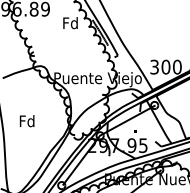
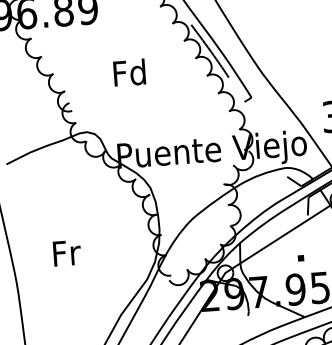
text: (70, 23) -> (129, 73), moved
text: (26, 121) -> (64, 253), Fd -> Fr

